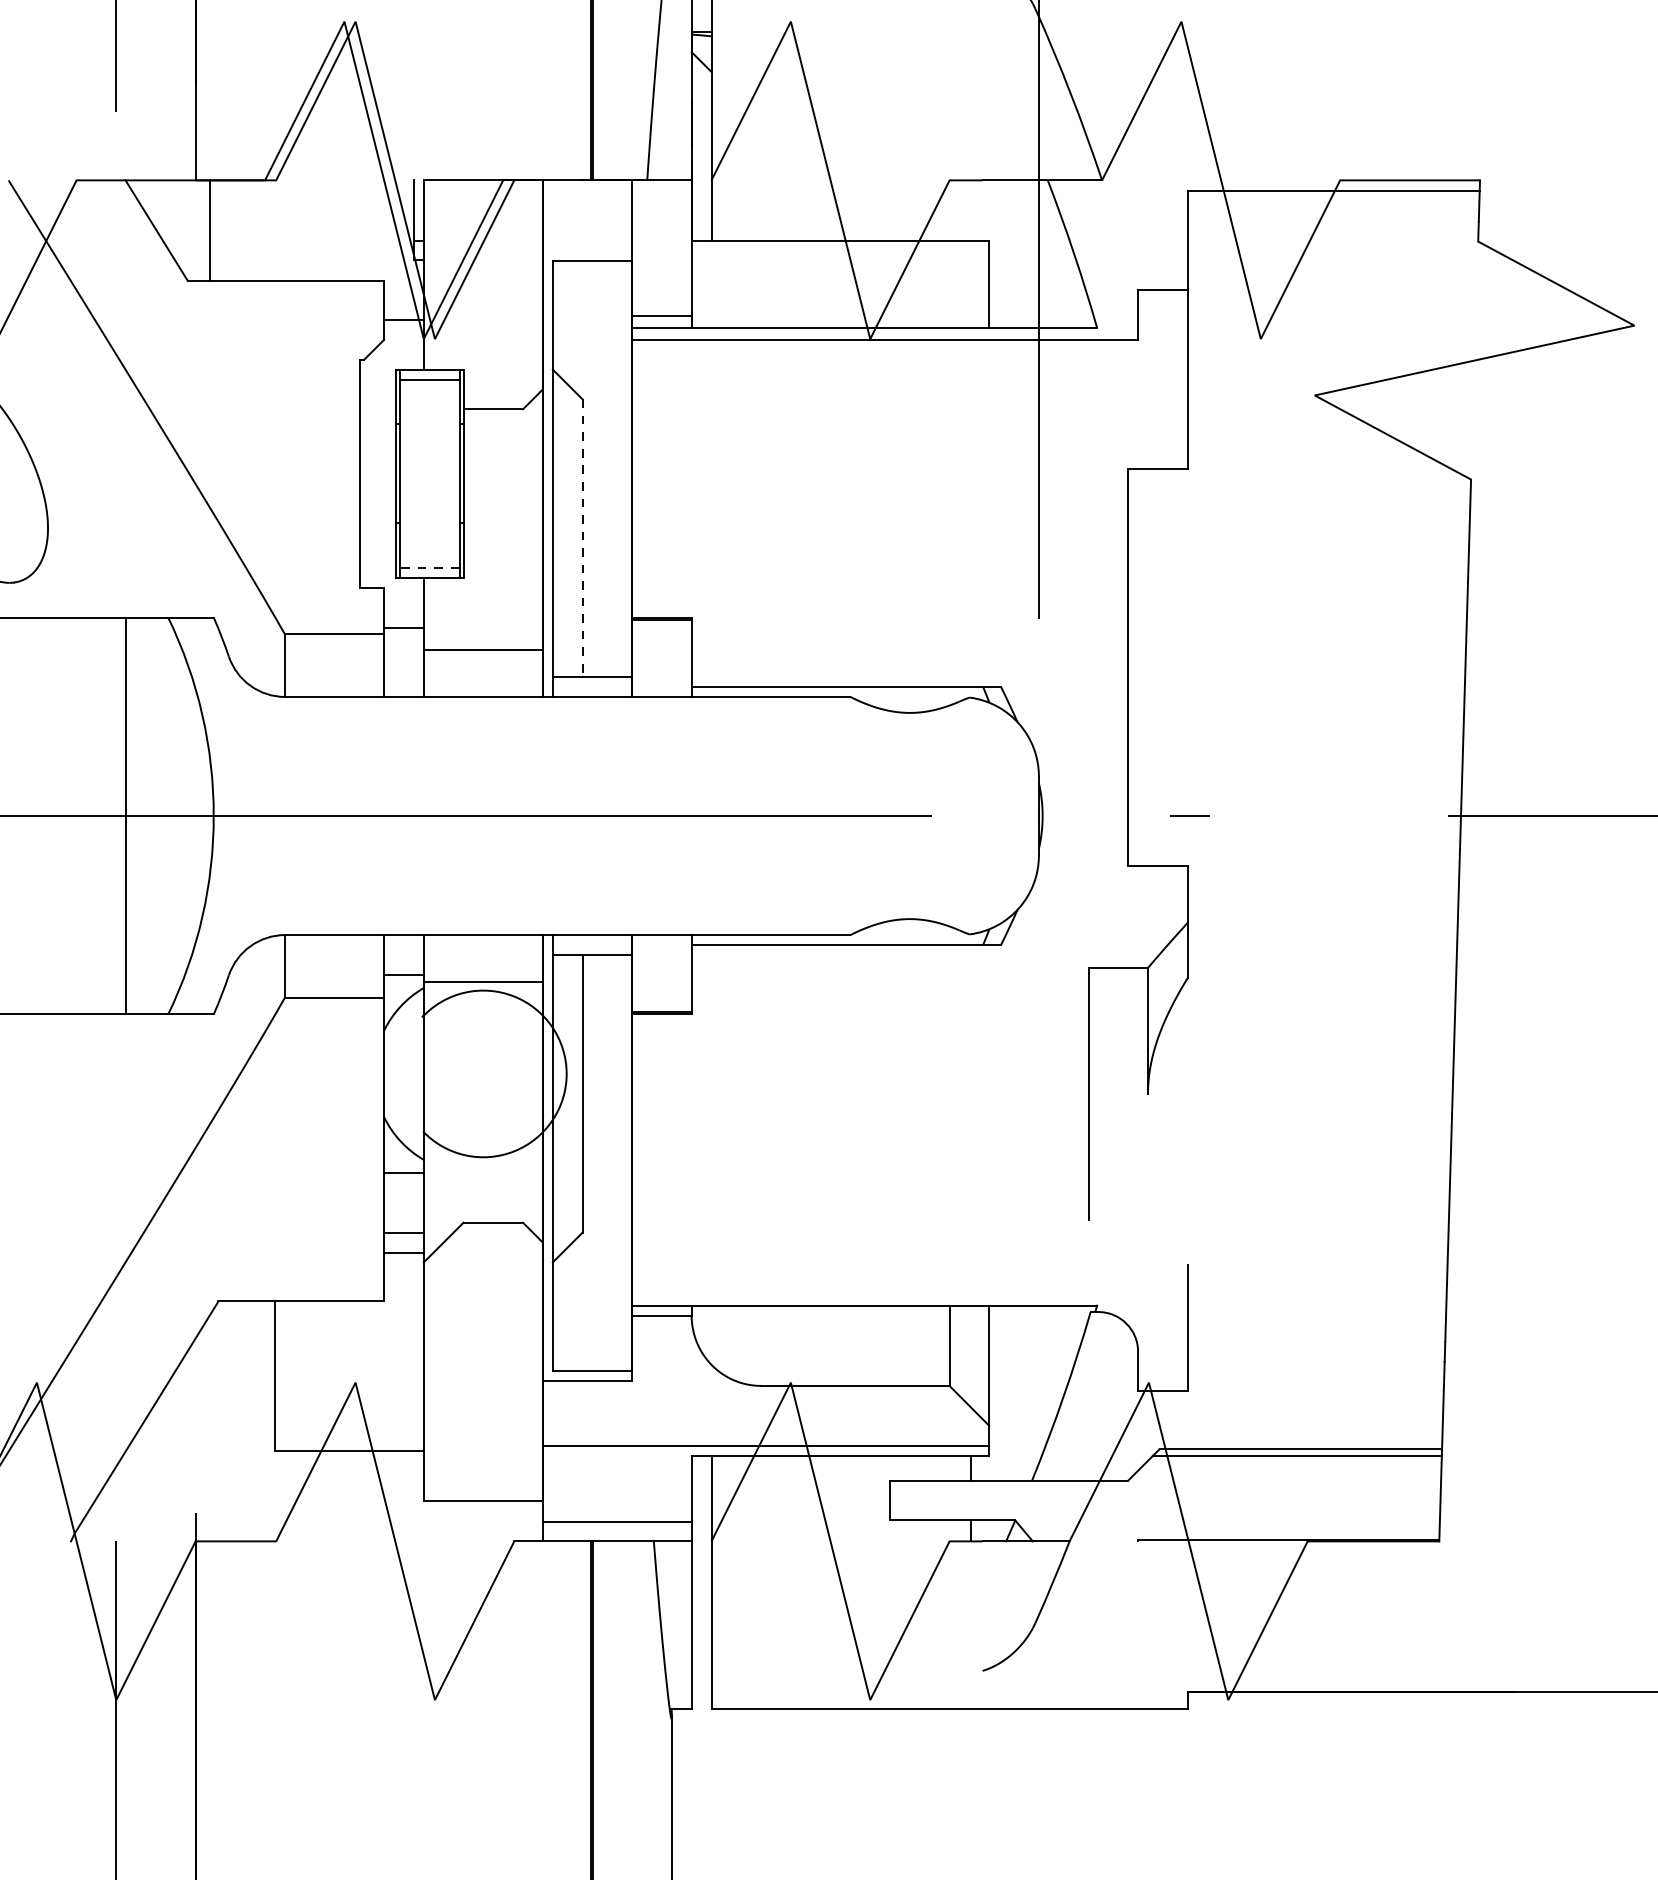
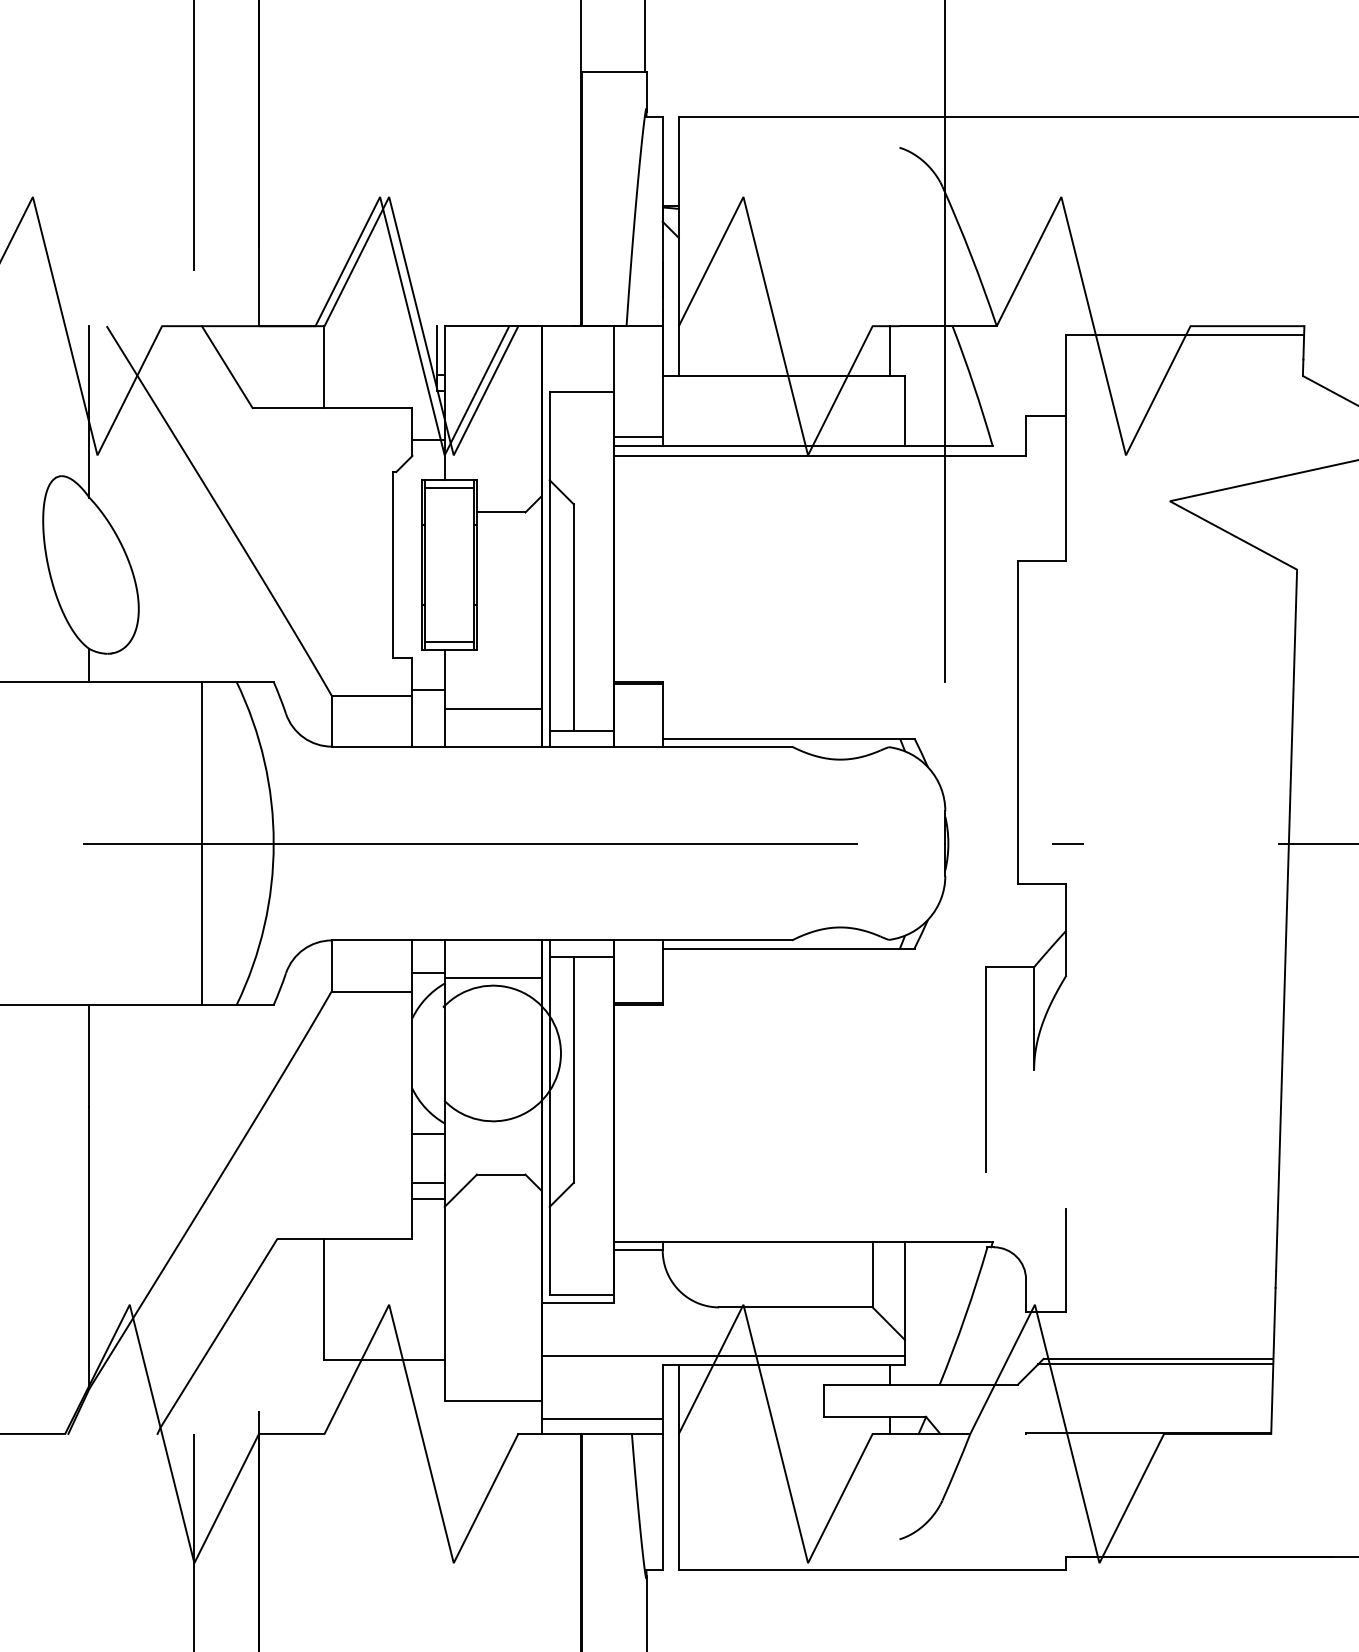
line: (970, 210) -> (889, 350), added
line: (209, 231) -> (323, 367), moved
line: (582, 538) -> (573, 617), dashed -> solid
line: (429, 567) -> (449, 641), dashed -> solid

